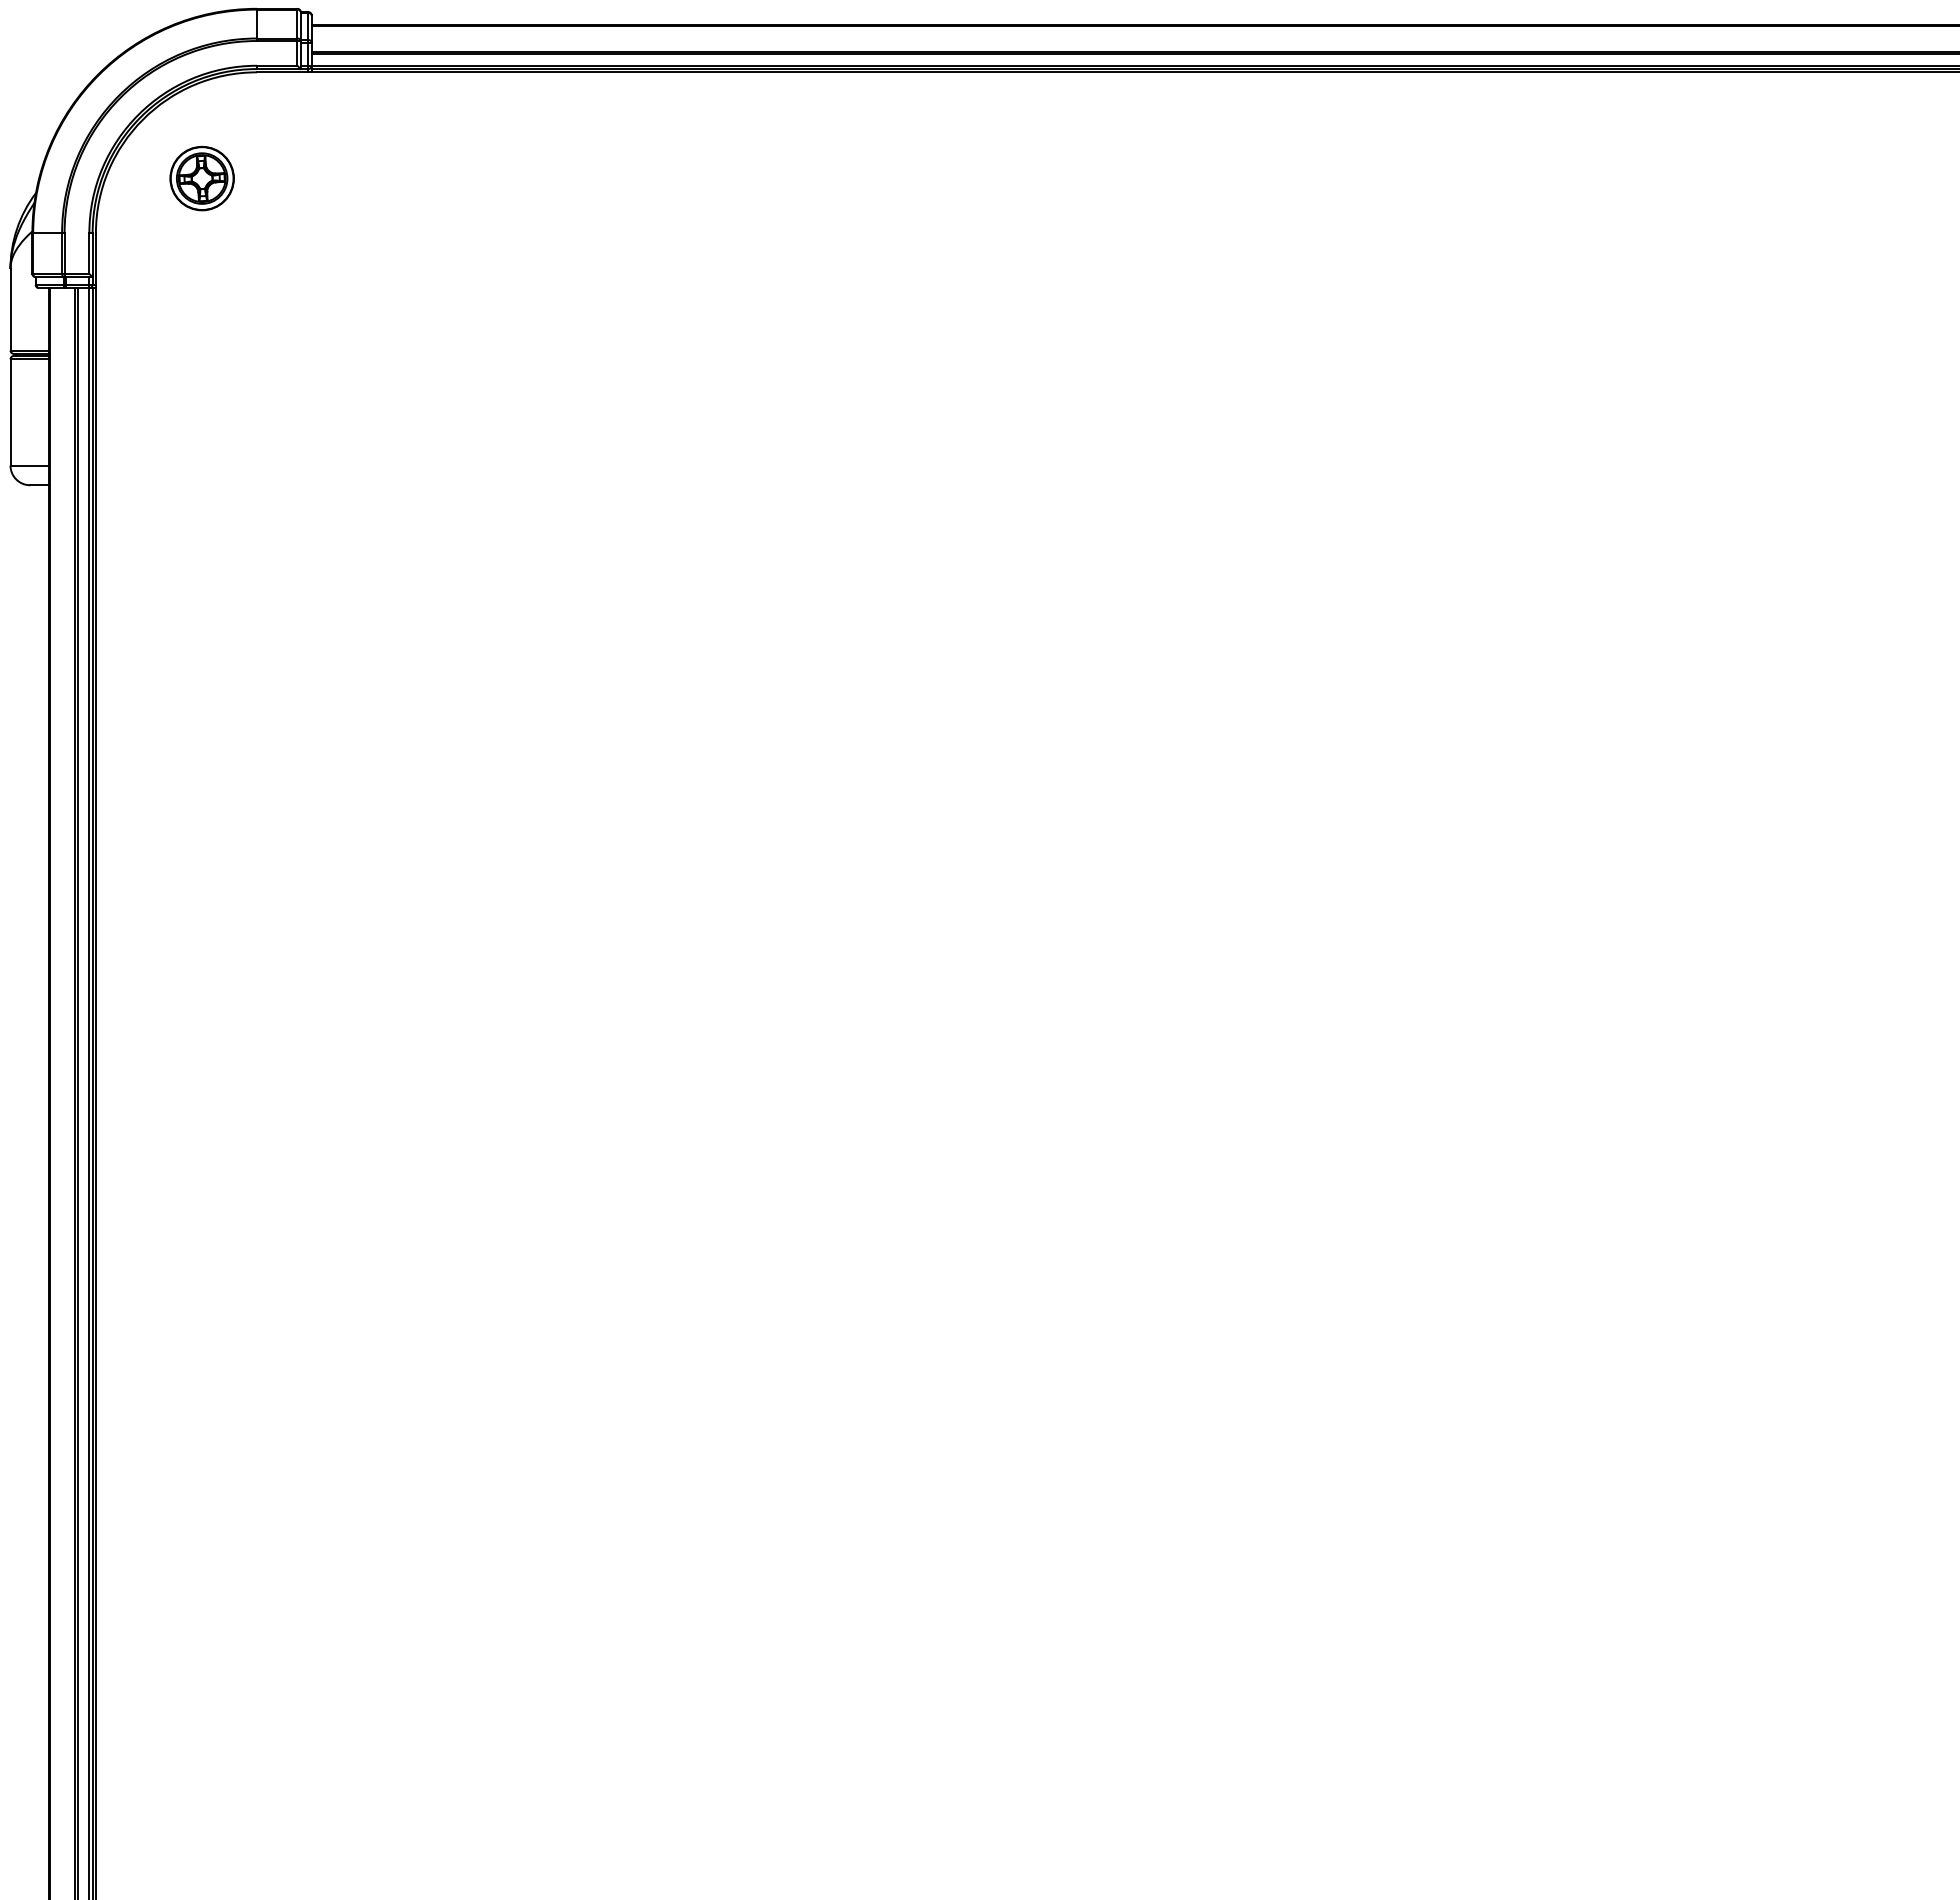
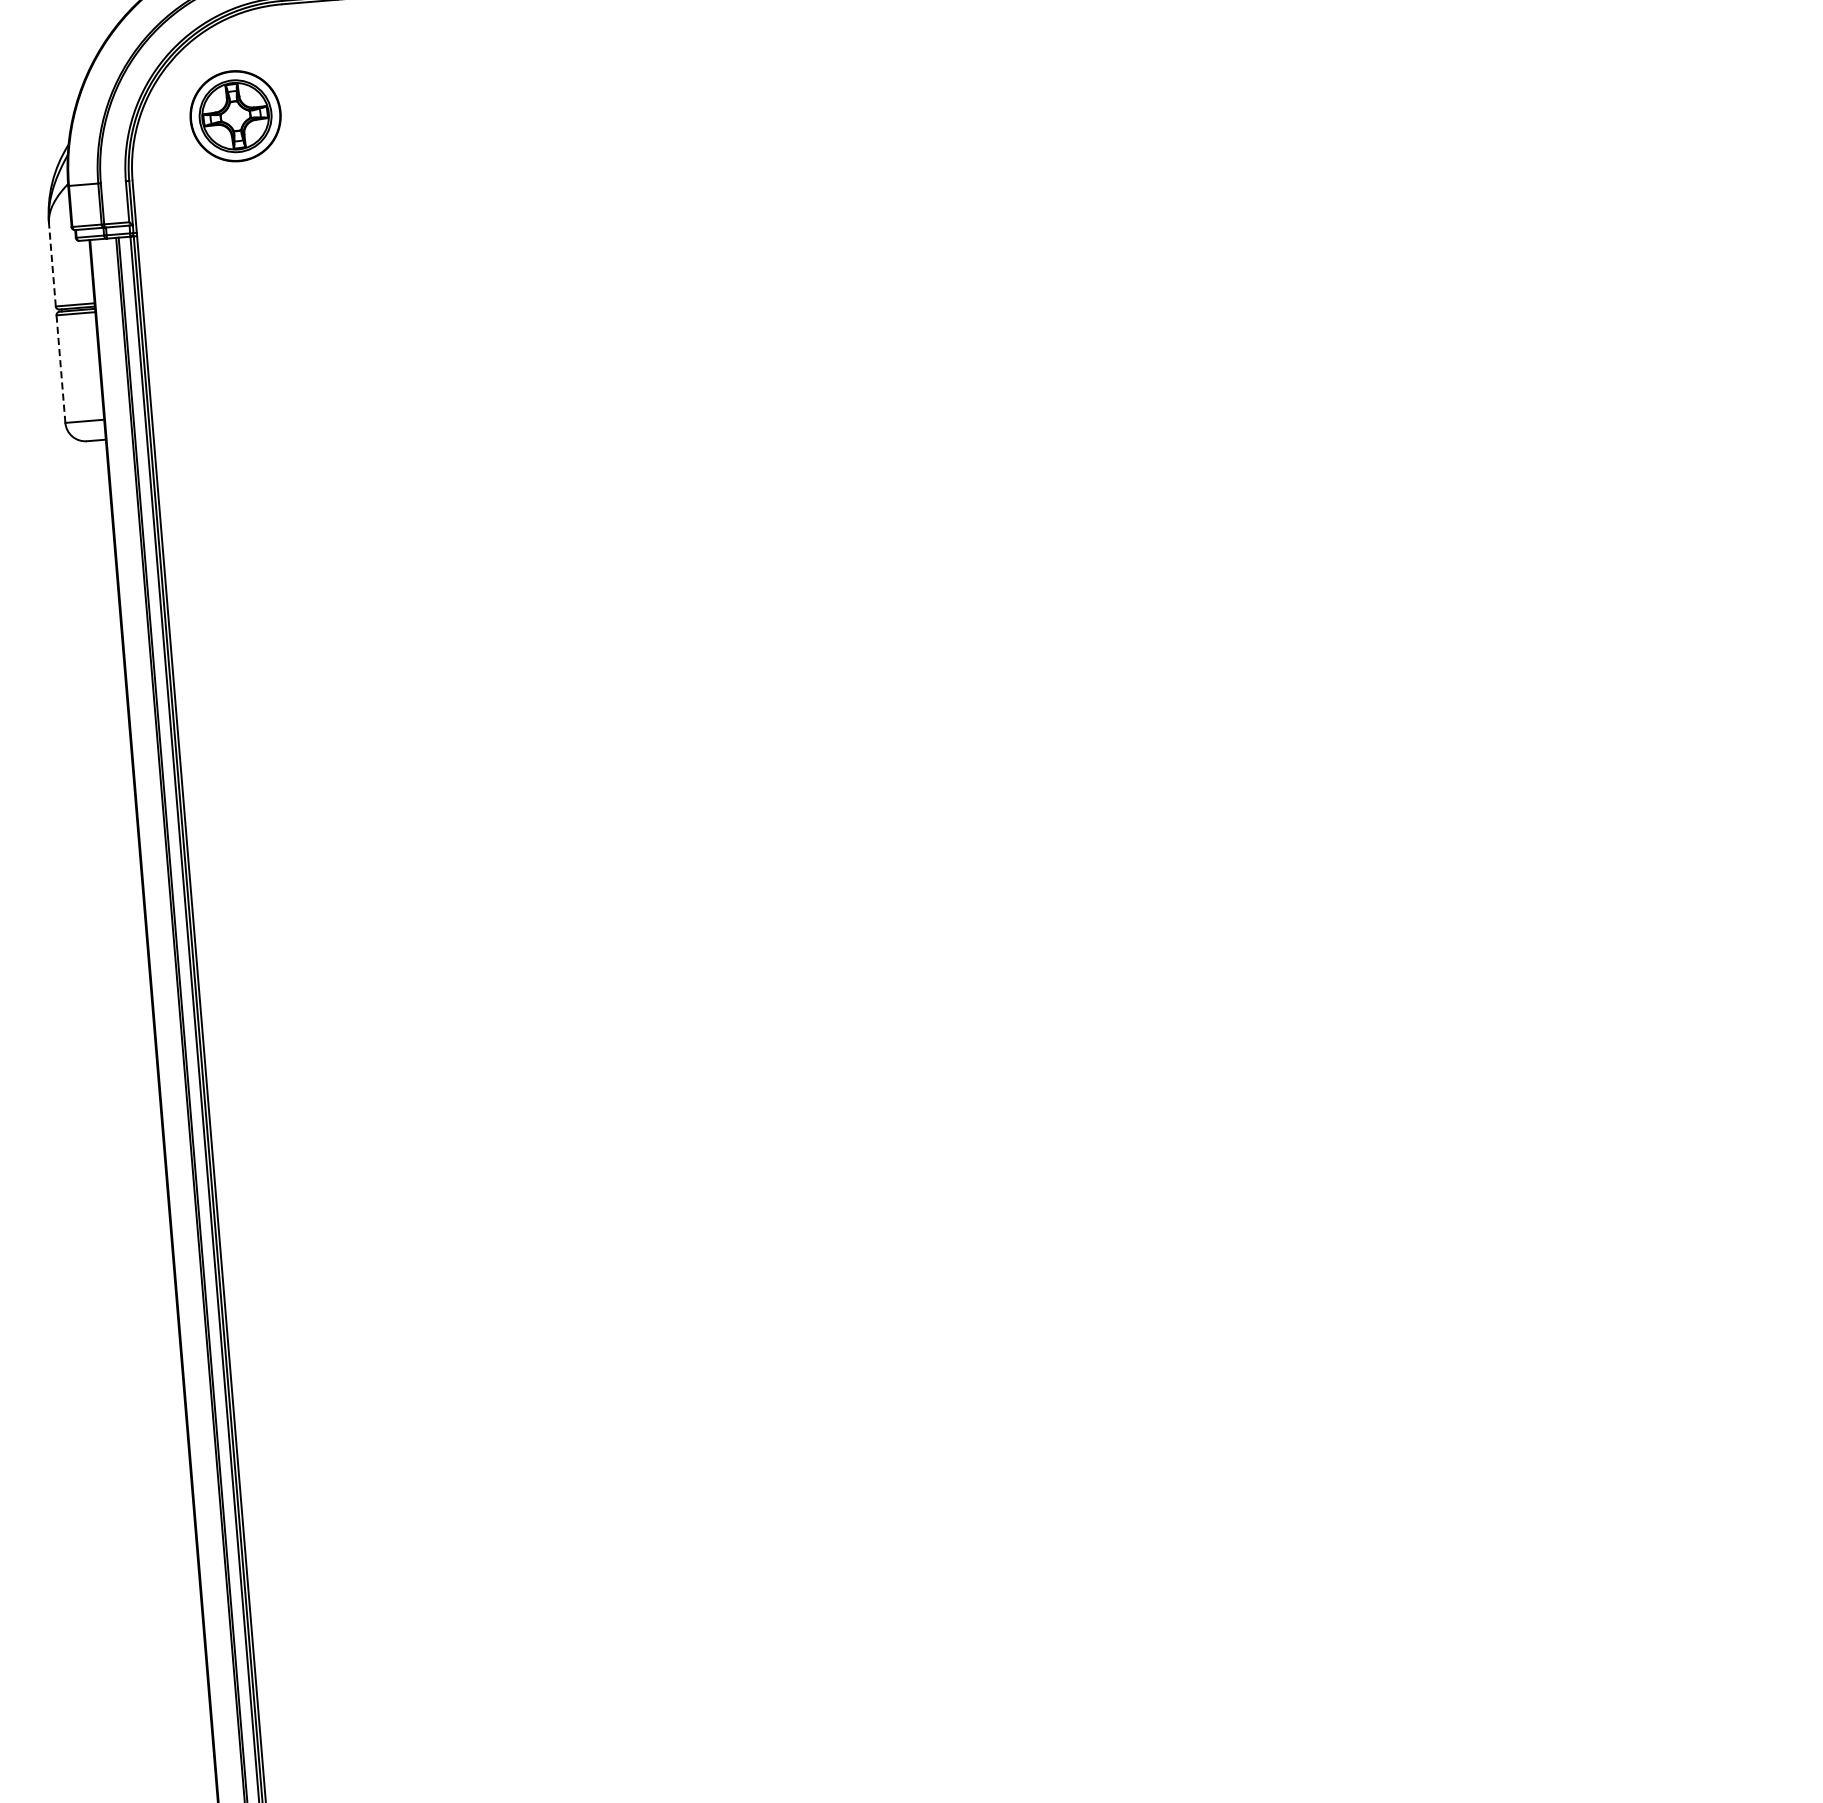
part: (201, 178) -> (234, 116), size x1.4
line: (10, 309) -> (52, 264), solid -> dashed
line: (10, 411) -> (60, 368), solid -> dashed

